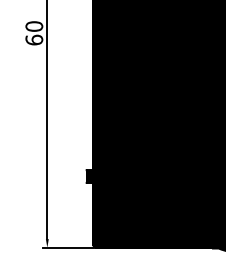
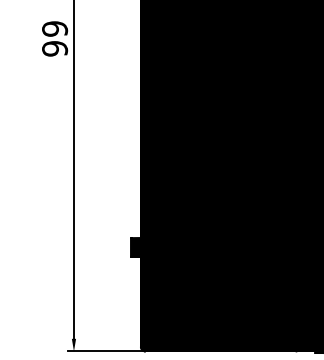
text: (34, 33) -> (55, 39), 60 -> 99

